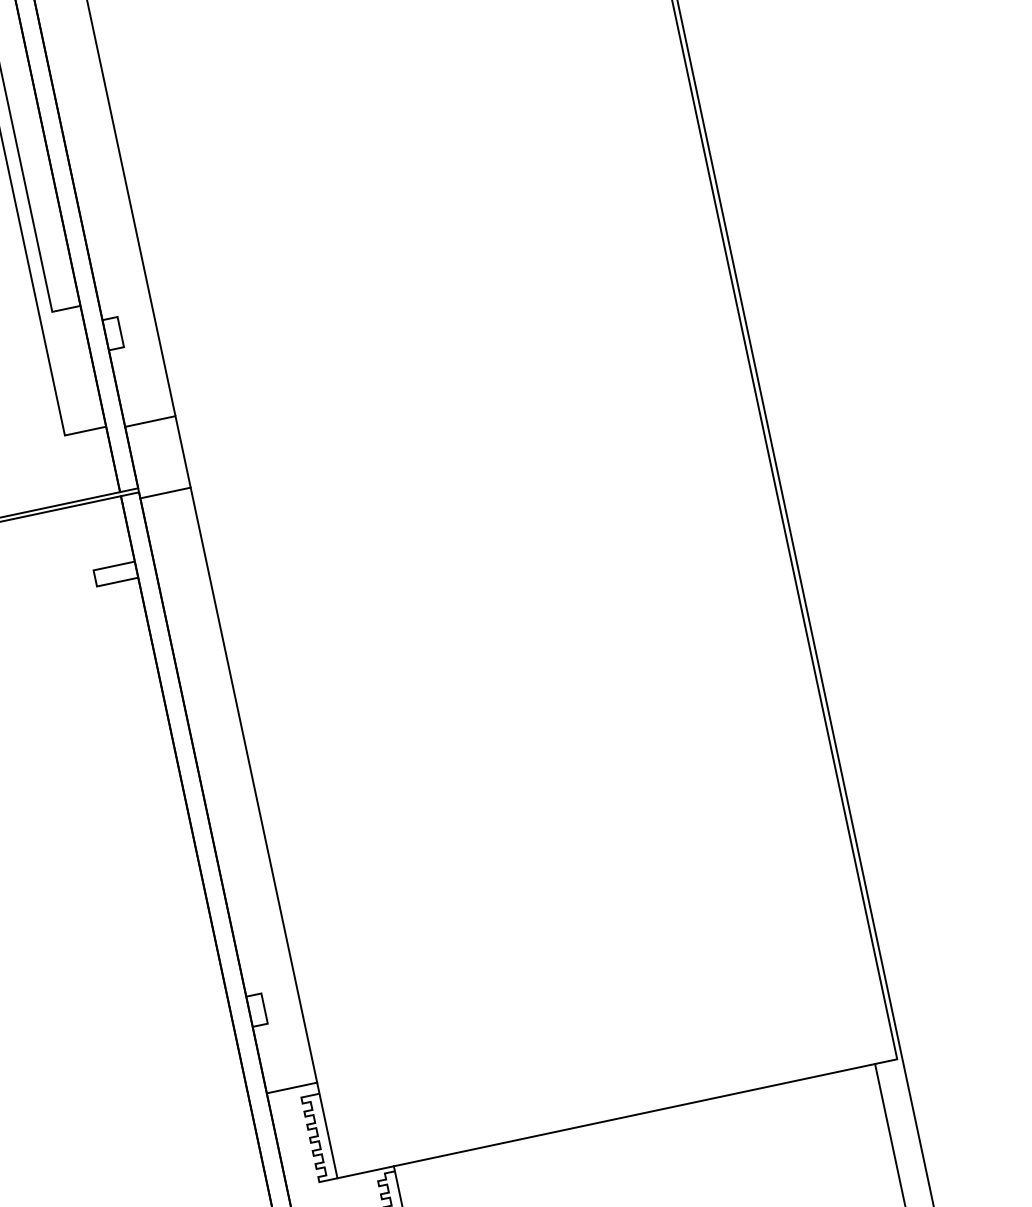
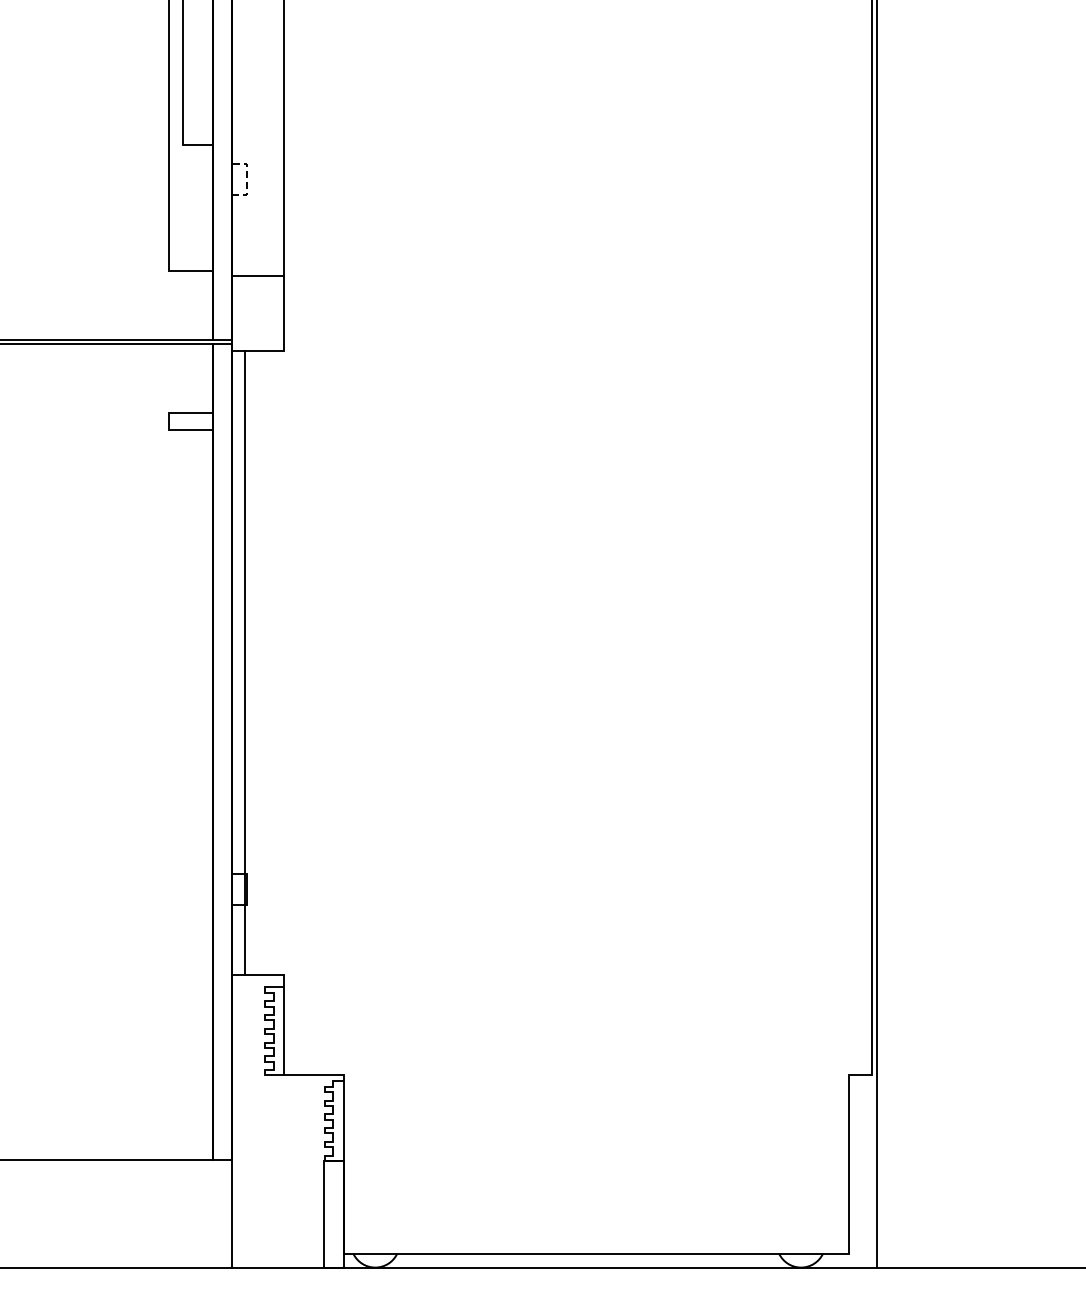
line: (120, 332) -> (247, 179), solid -> dashed
line: (253, 784) -> (245, 662), moved
line: (633, 1115) -> (595, 1075), removed

